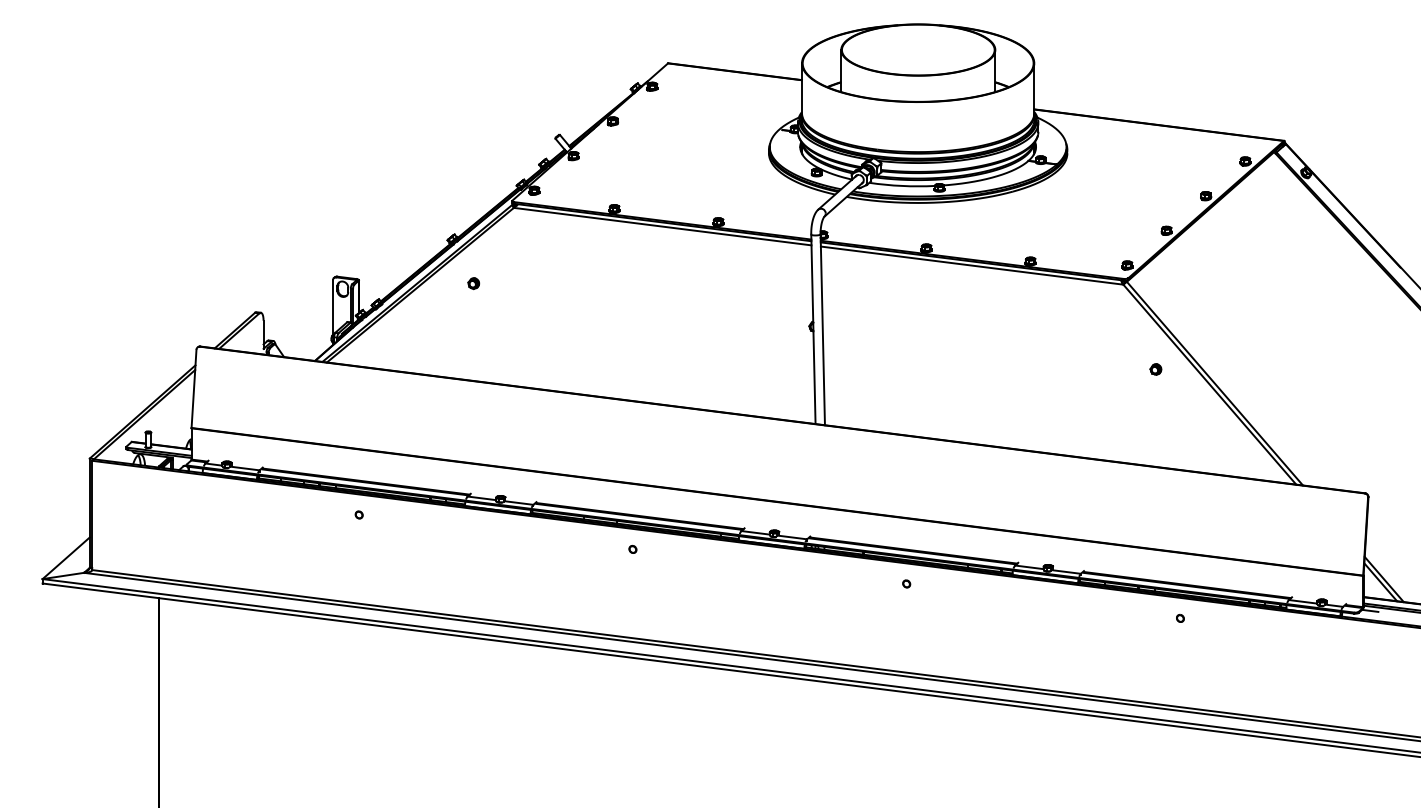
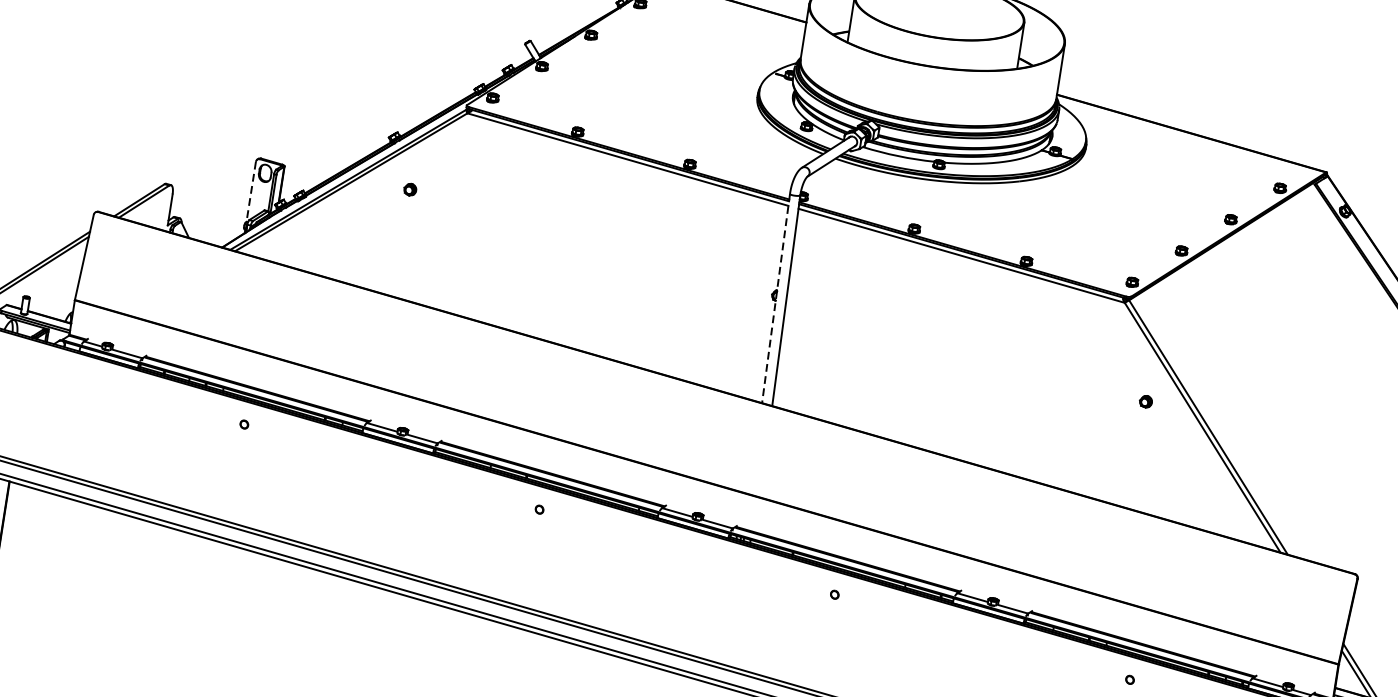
line: (332, 308) -> (250, 192), solid -> dashed
line: (813, 329) -> (776, 298), solid -> dashed

